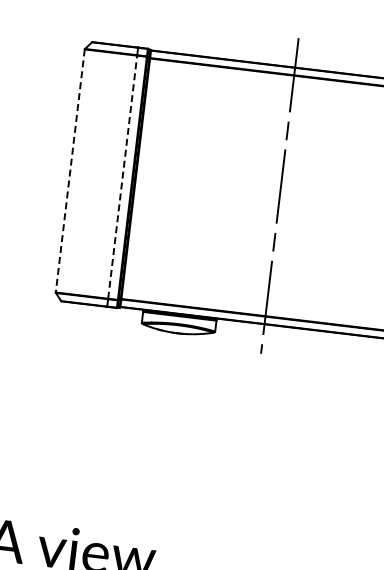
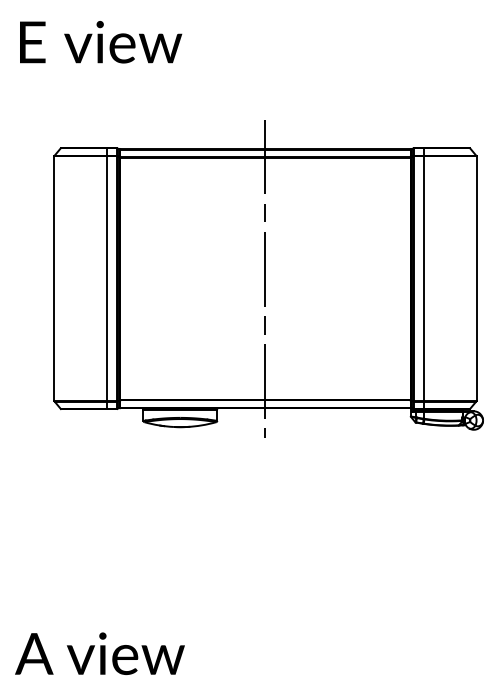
line: (70, 171) -> (54, 279), dashed -> solid
line: (123, 177) -> (107, 278), dashed -> solid

